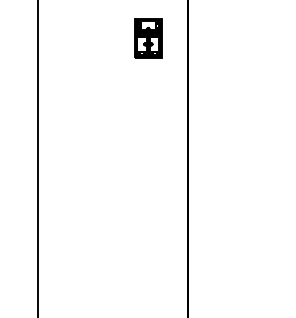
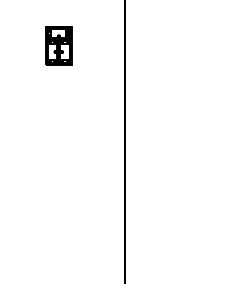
part: (148, 38) -> (58, 46), moved

